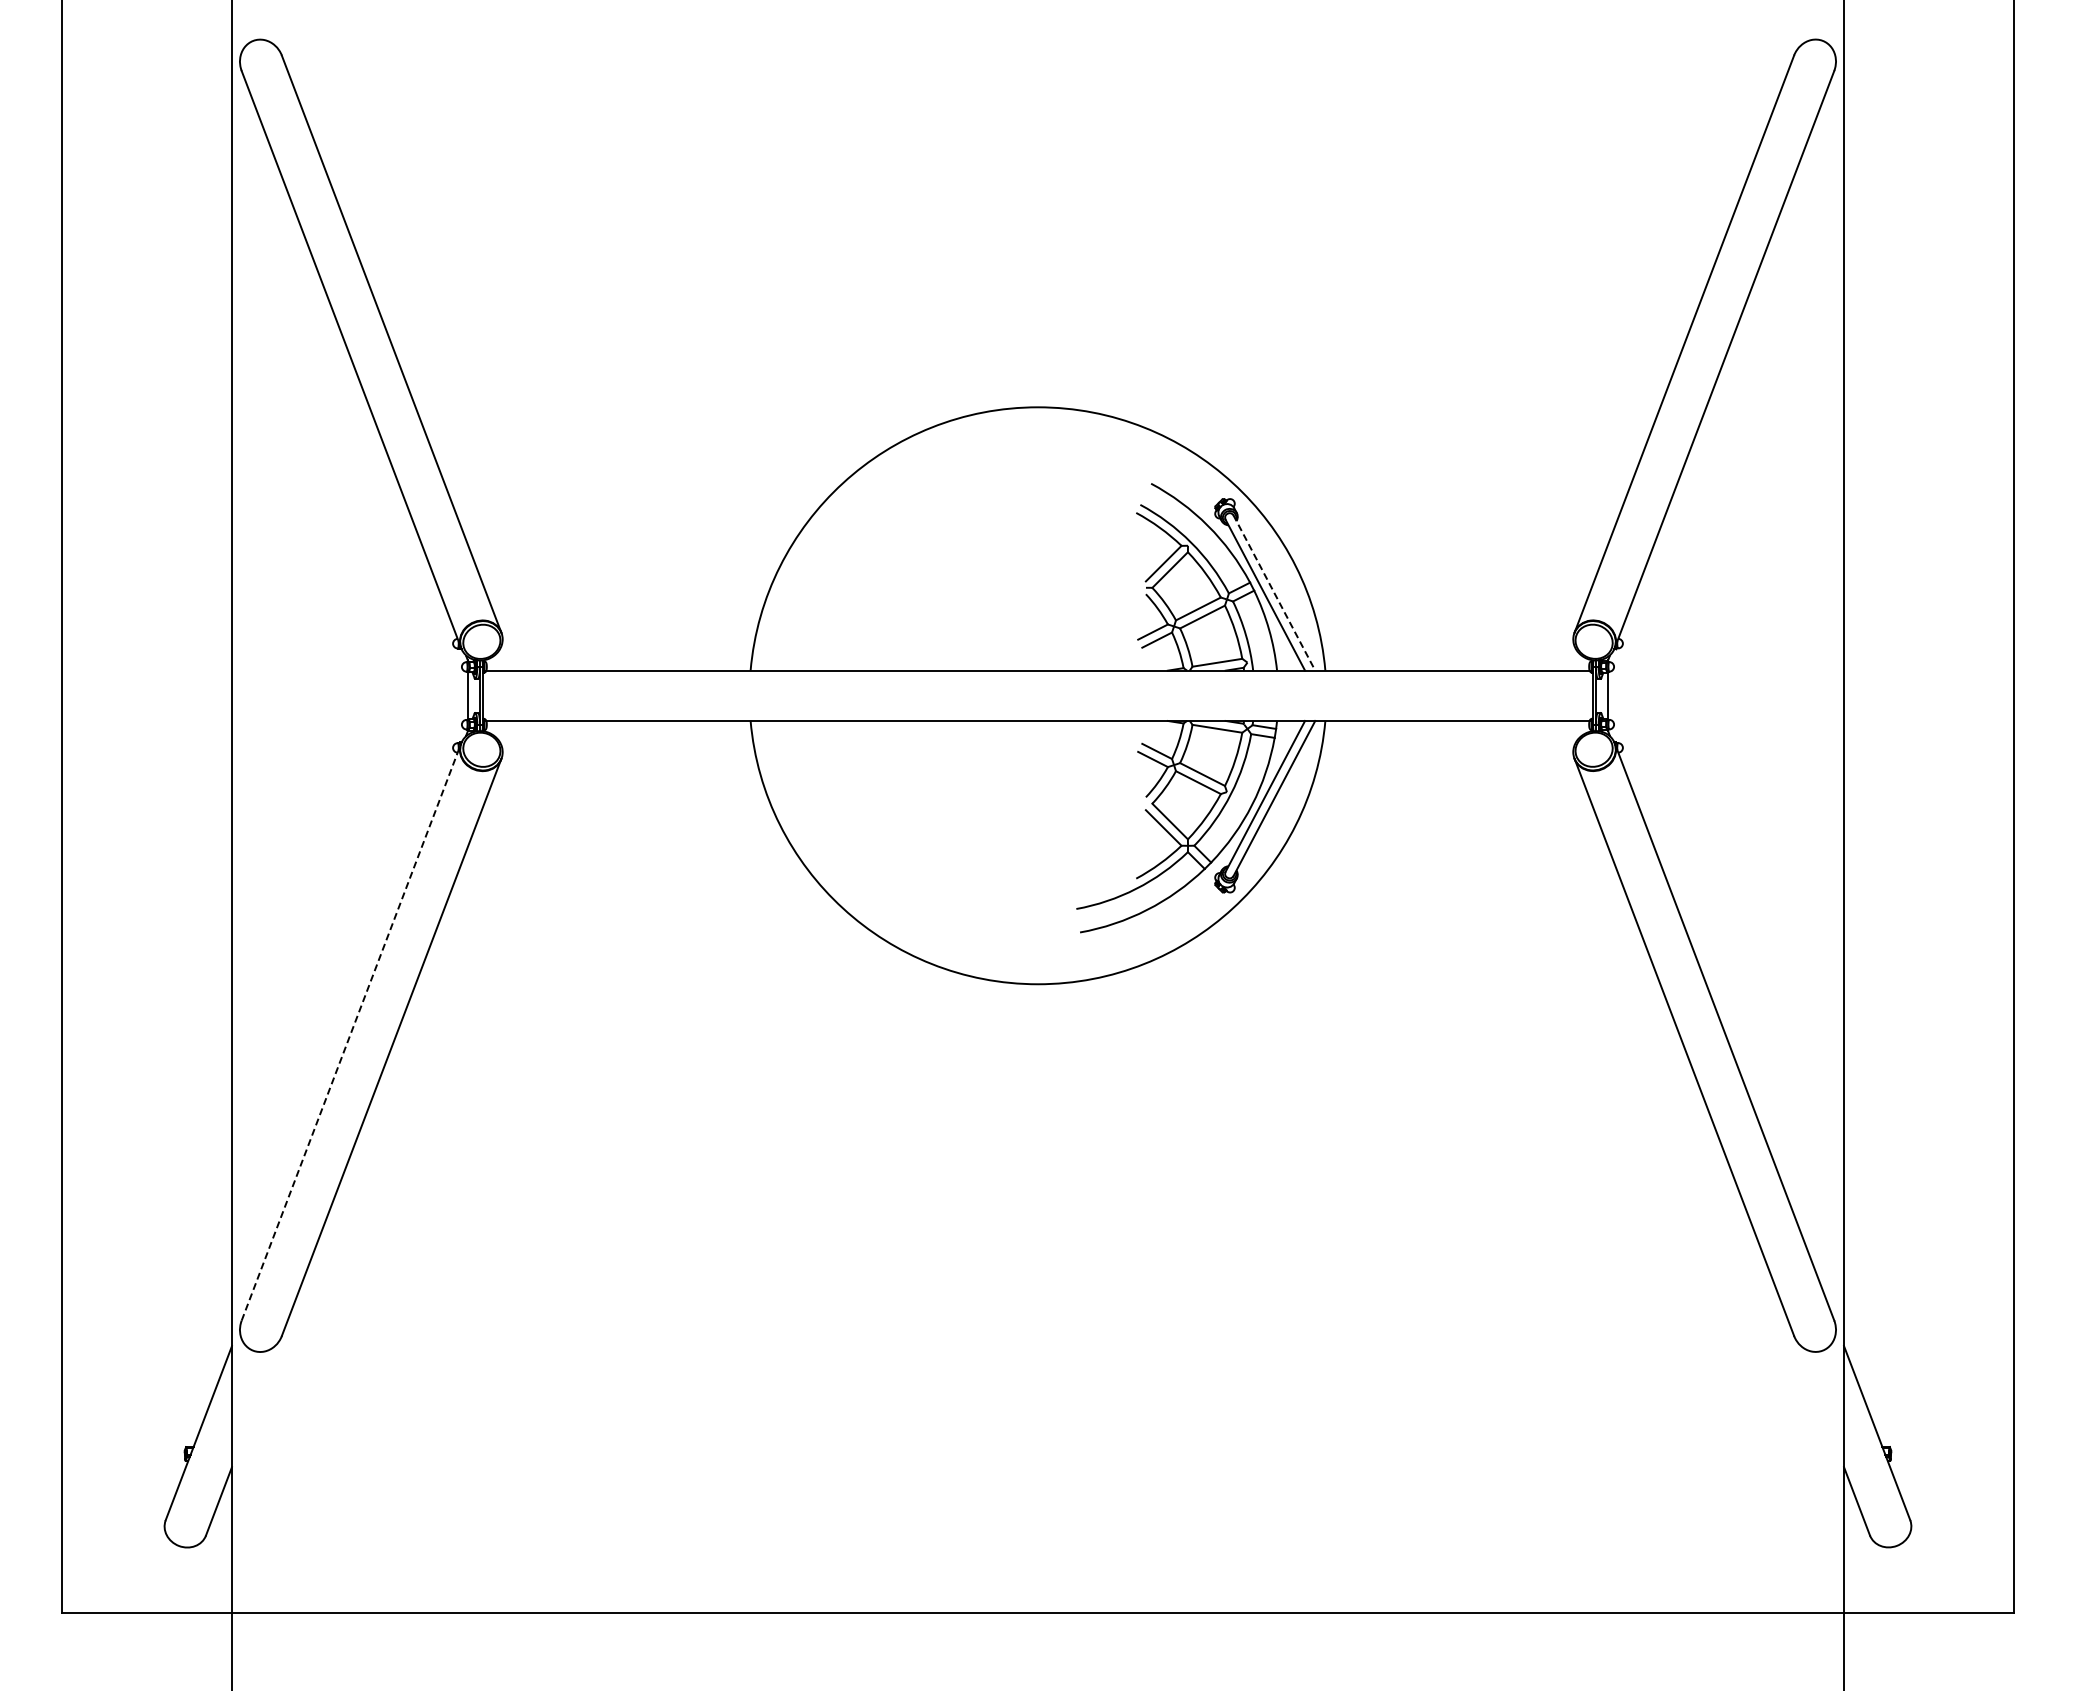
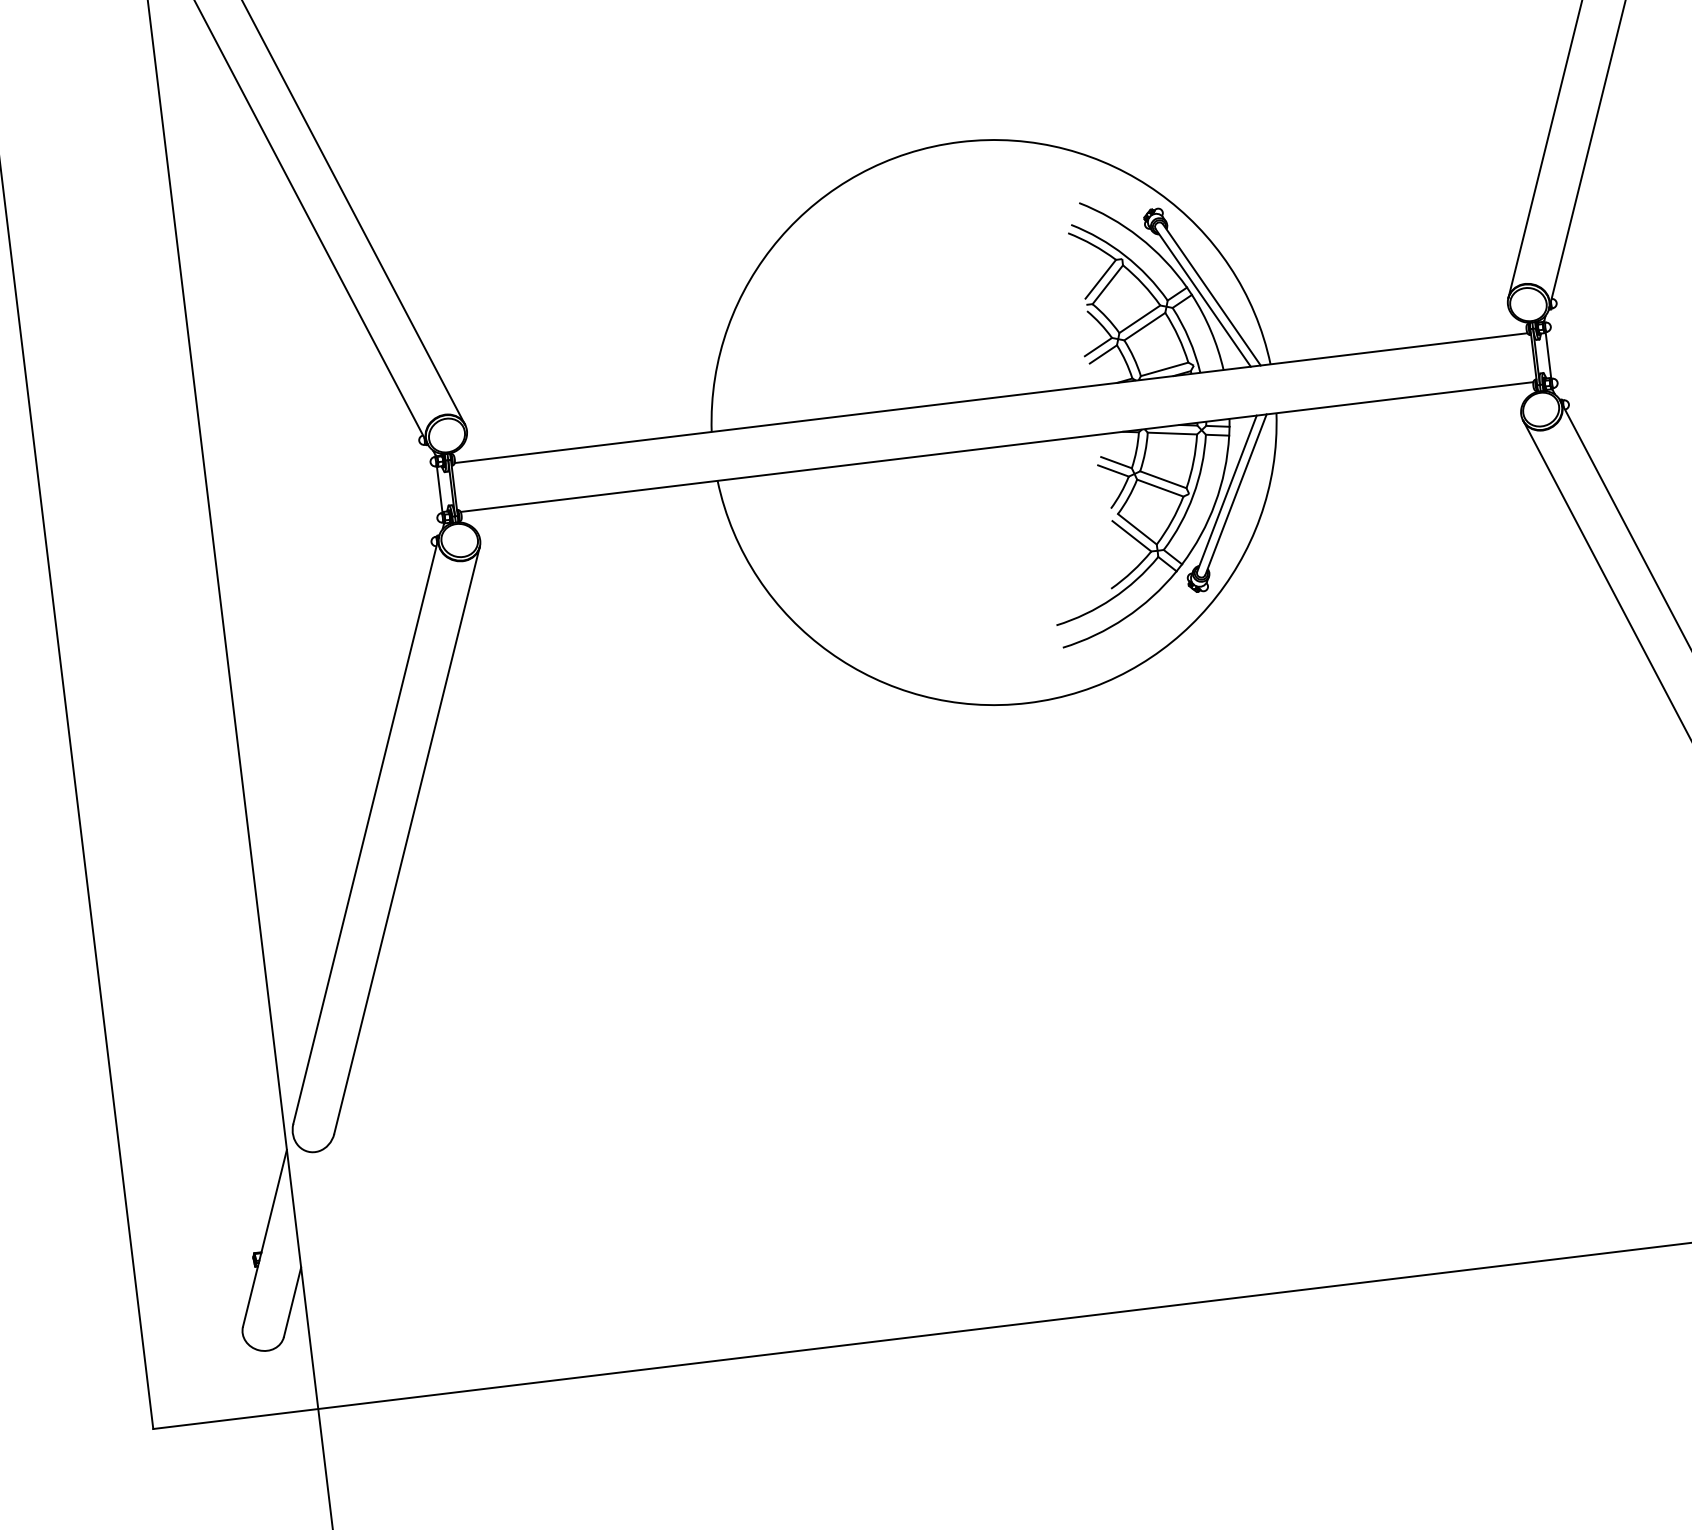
line: (1274, 592) -> (1211, 294), dashed -> solid
line: (351, 1032) -> (366, 830), dashed -> solid

